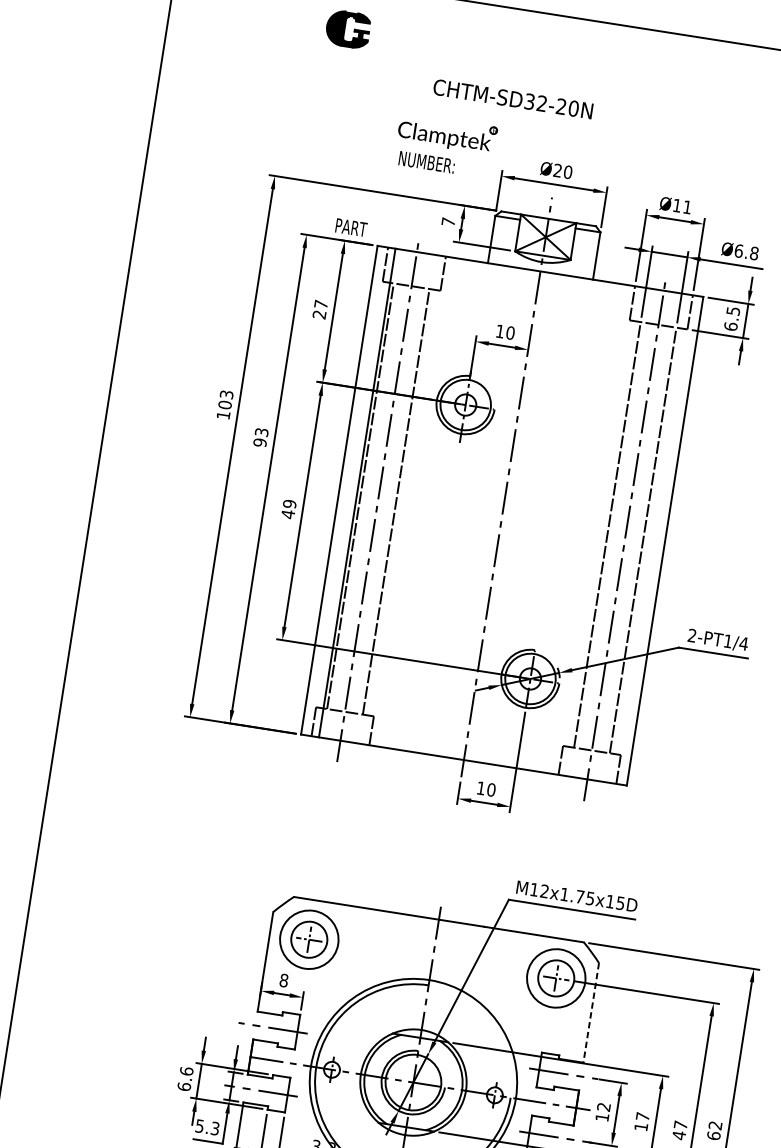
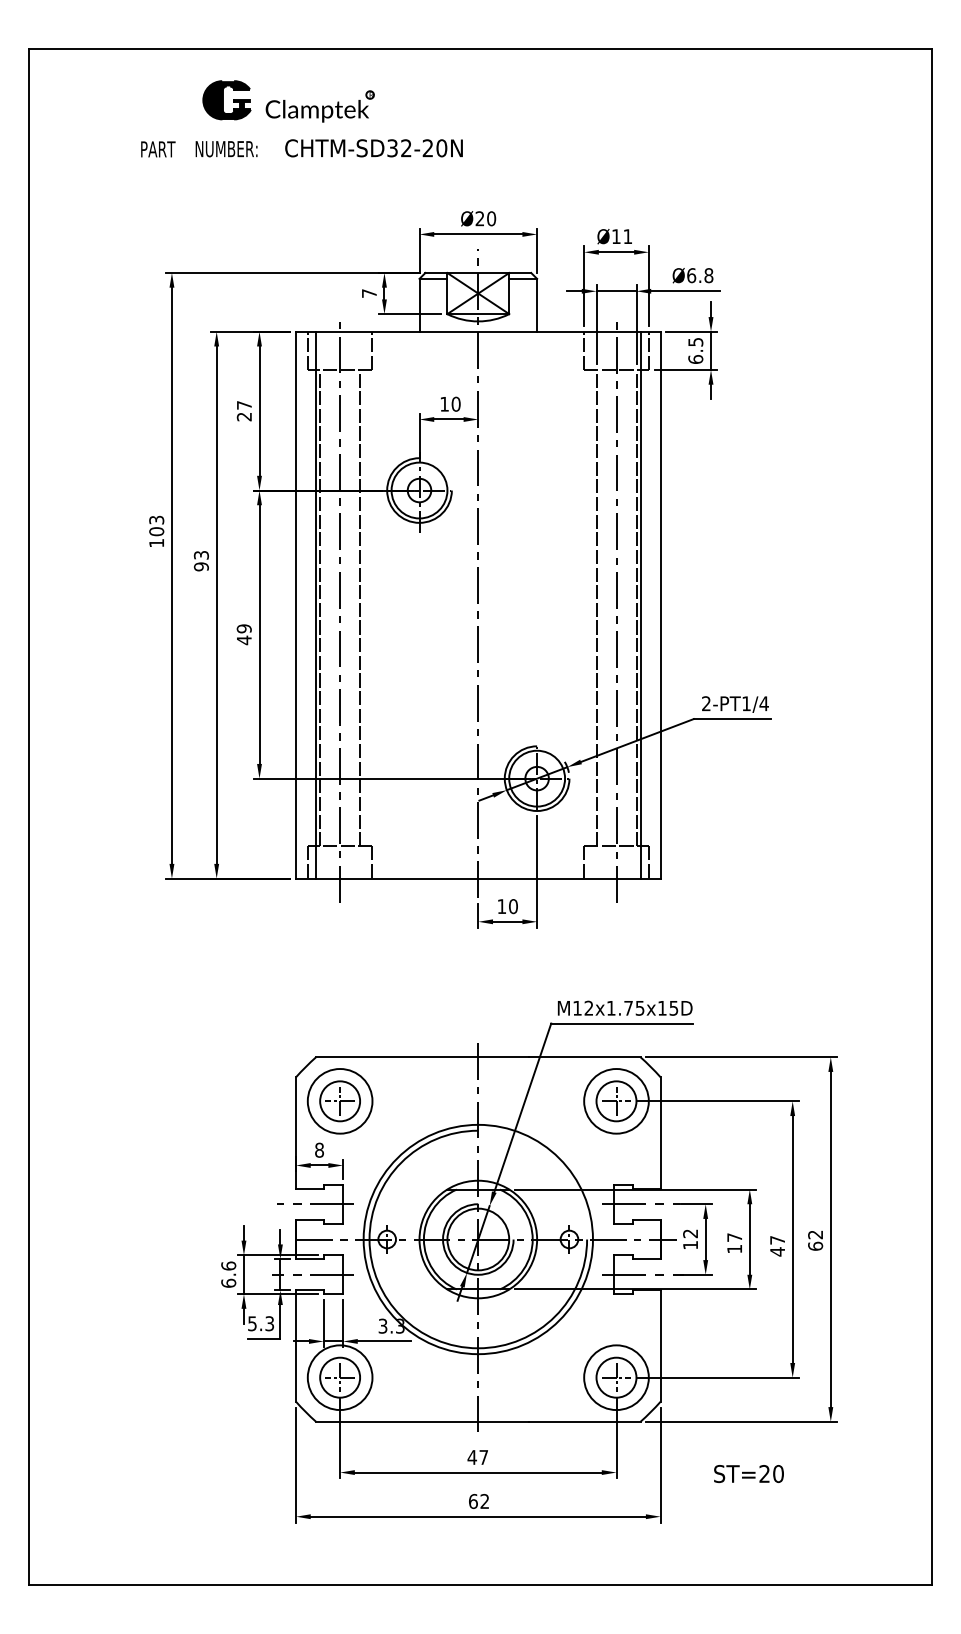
text: (512, 99) -> (373, 148), moved
part: (446, 133) -> (319, 106), moved
text: (426, 162) -> (226, 149), moved
text: (351, 227) -> (158, 149), moved
line: (647, 537) -> (640, 604), added
line: (591, 1013) -> (660, 1133), dashed -> solid

